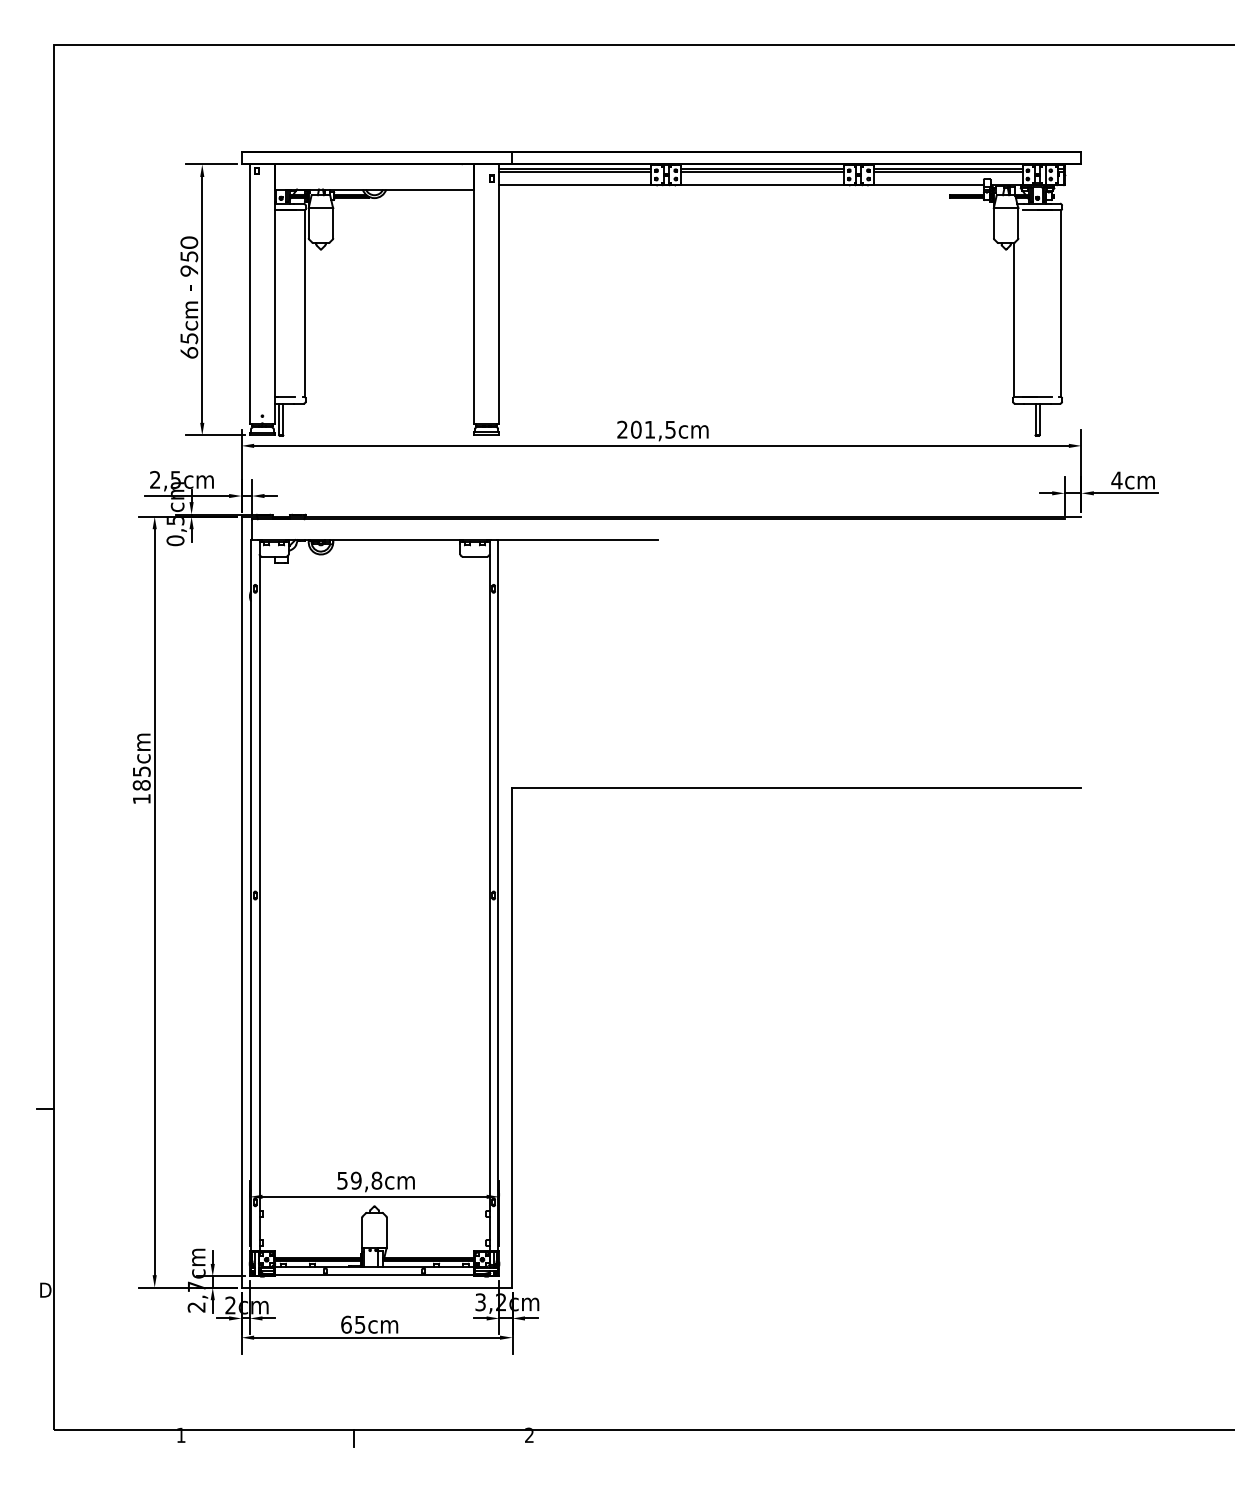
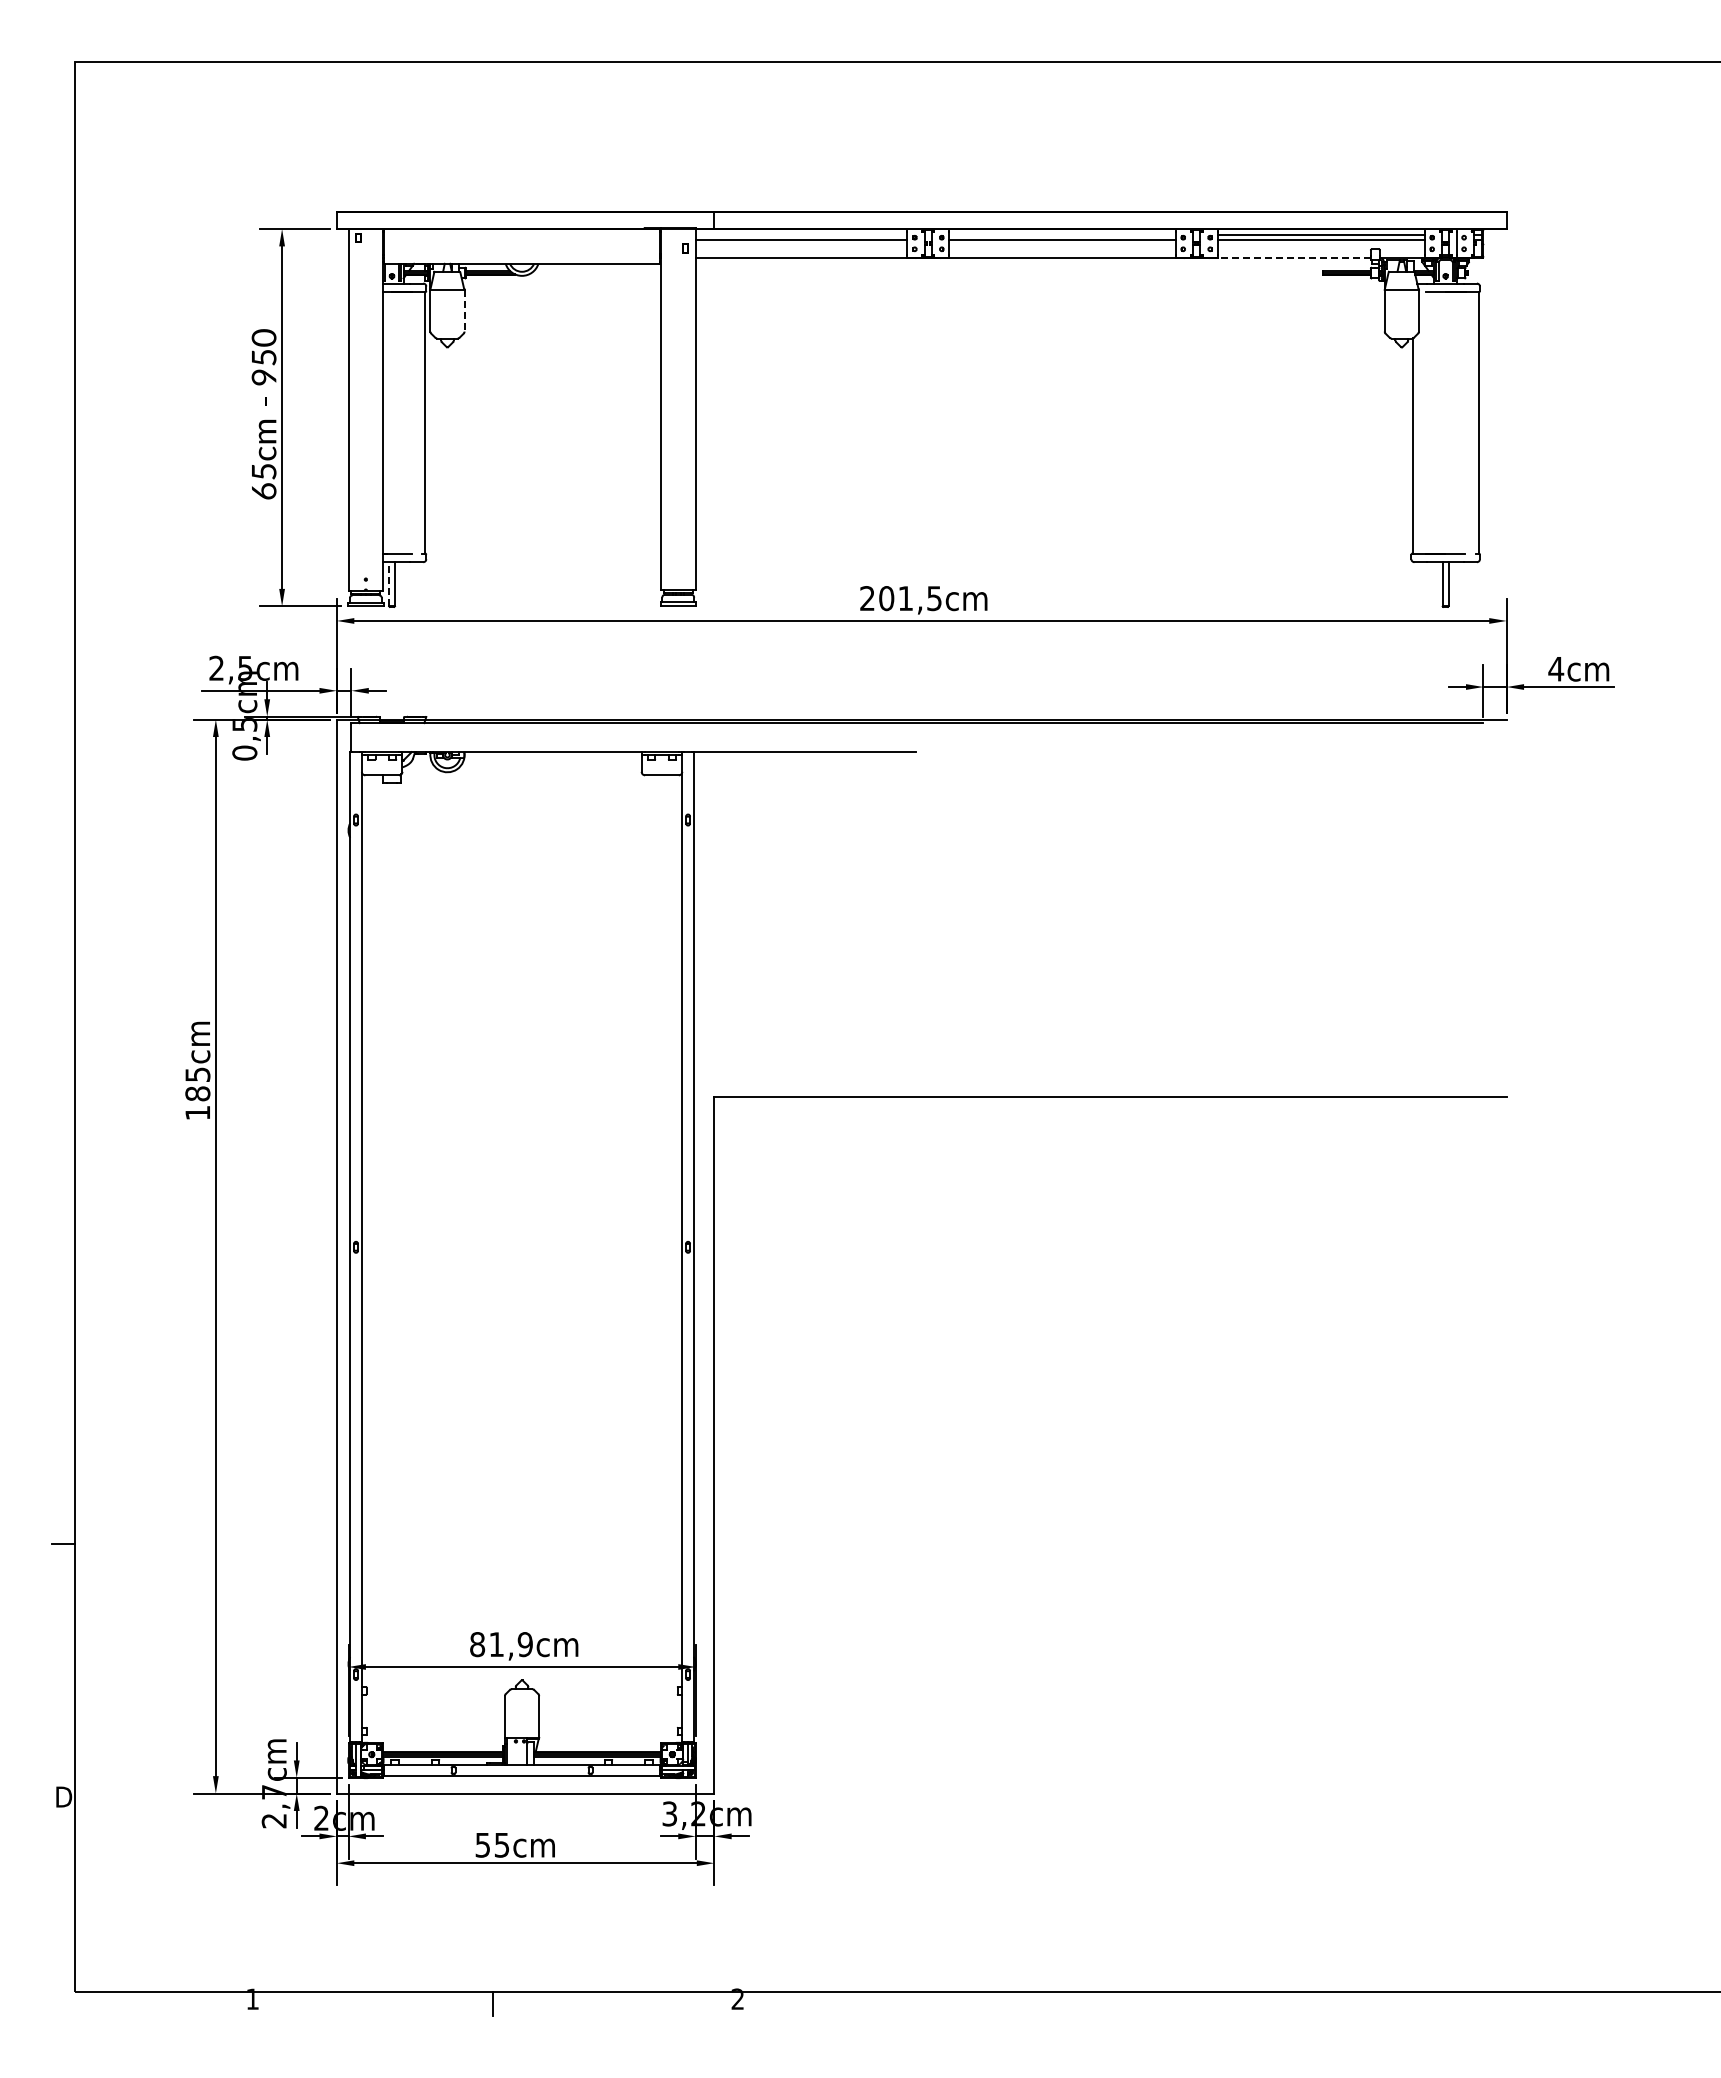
line: (575, 169) -> (801, 235), removed
line: (762, 169) -> (1062, 235), removed
line: (926, 185) -> (1290, 258), solid -> dashed
line: (333, 223) -> (464, 310), solid -> dashed
line: (279, 418) -> (389, 583), solid -> dashed
text: (359, 1180) -> (501, 1644), 59,8cm -> 81,9cm
text: (346, 1324) -> (482, 1844), 65cm -> 55cm

